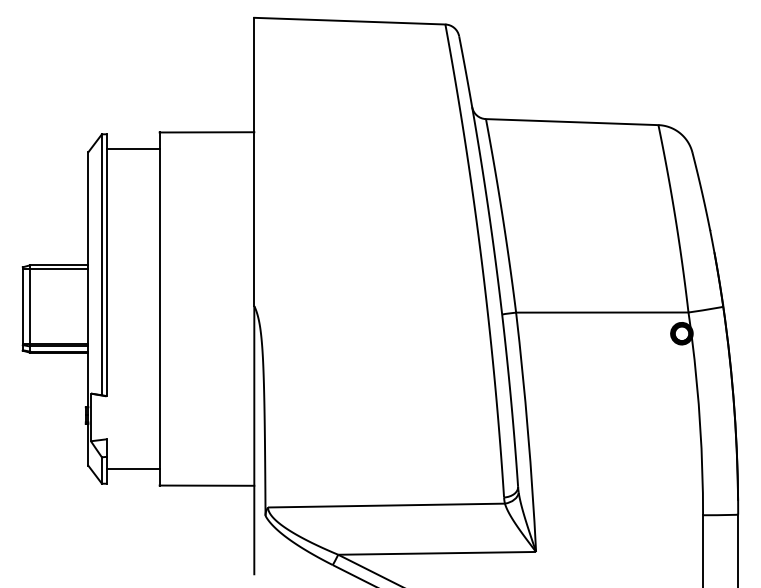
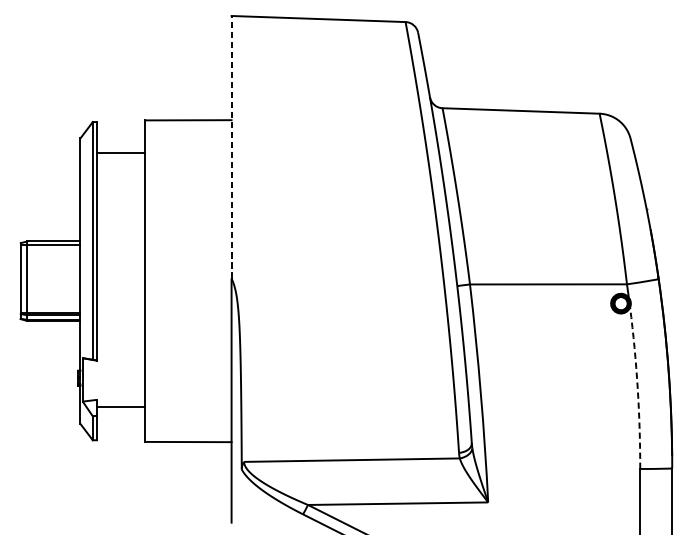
line: (132, 148) -> (120, 152), moved
line: (254, 161) -> (231, 146), solid -> dashed
arc: (700, 426) -> (637, 388), solid -> dashed
line: (132, 469) -> (120, 407), moved

